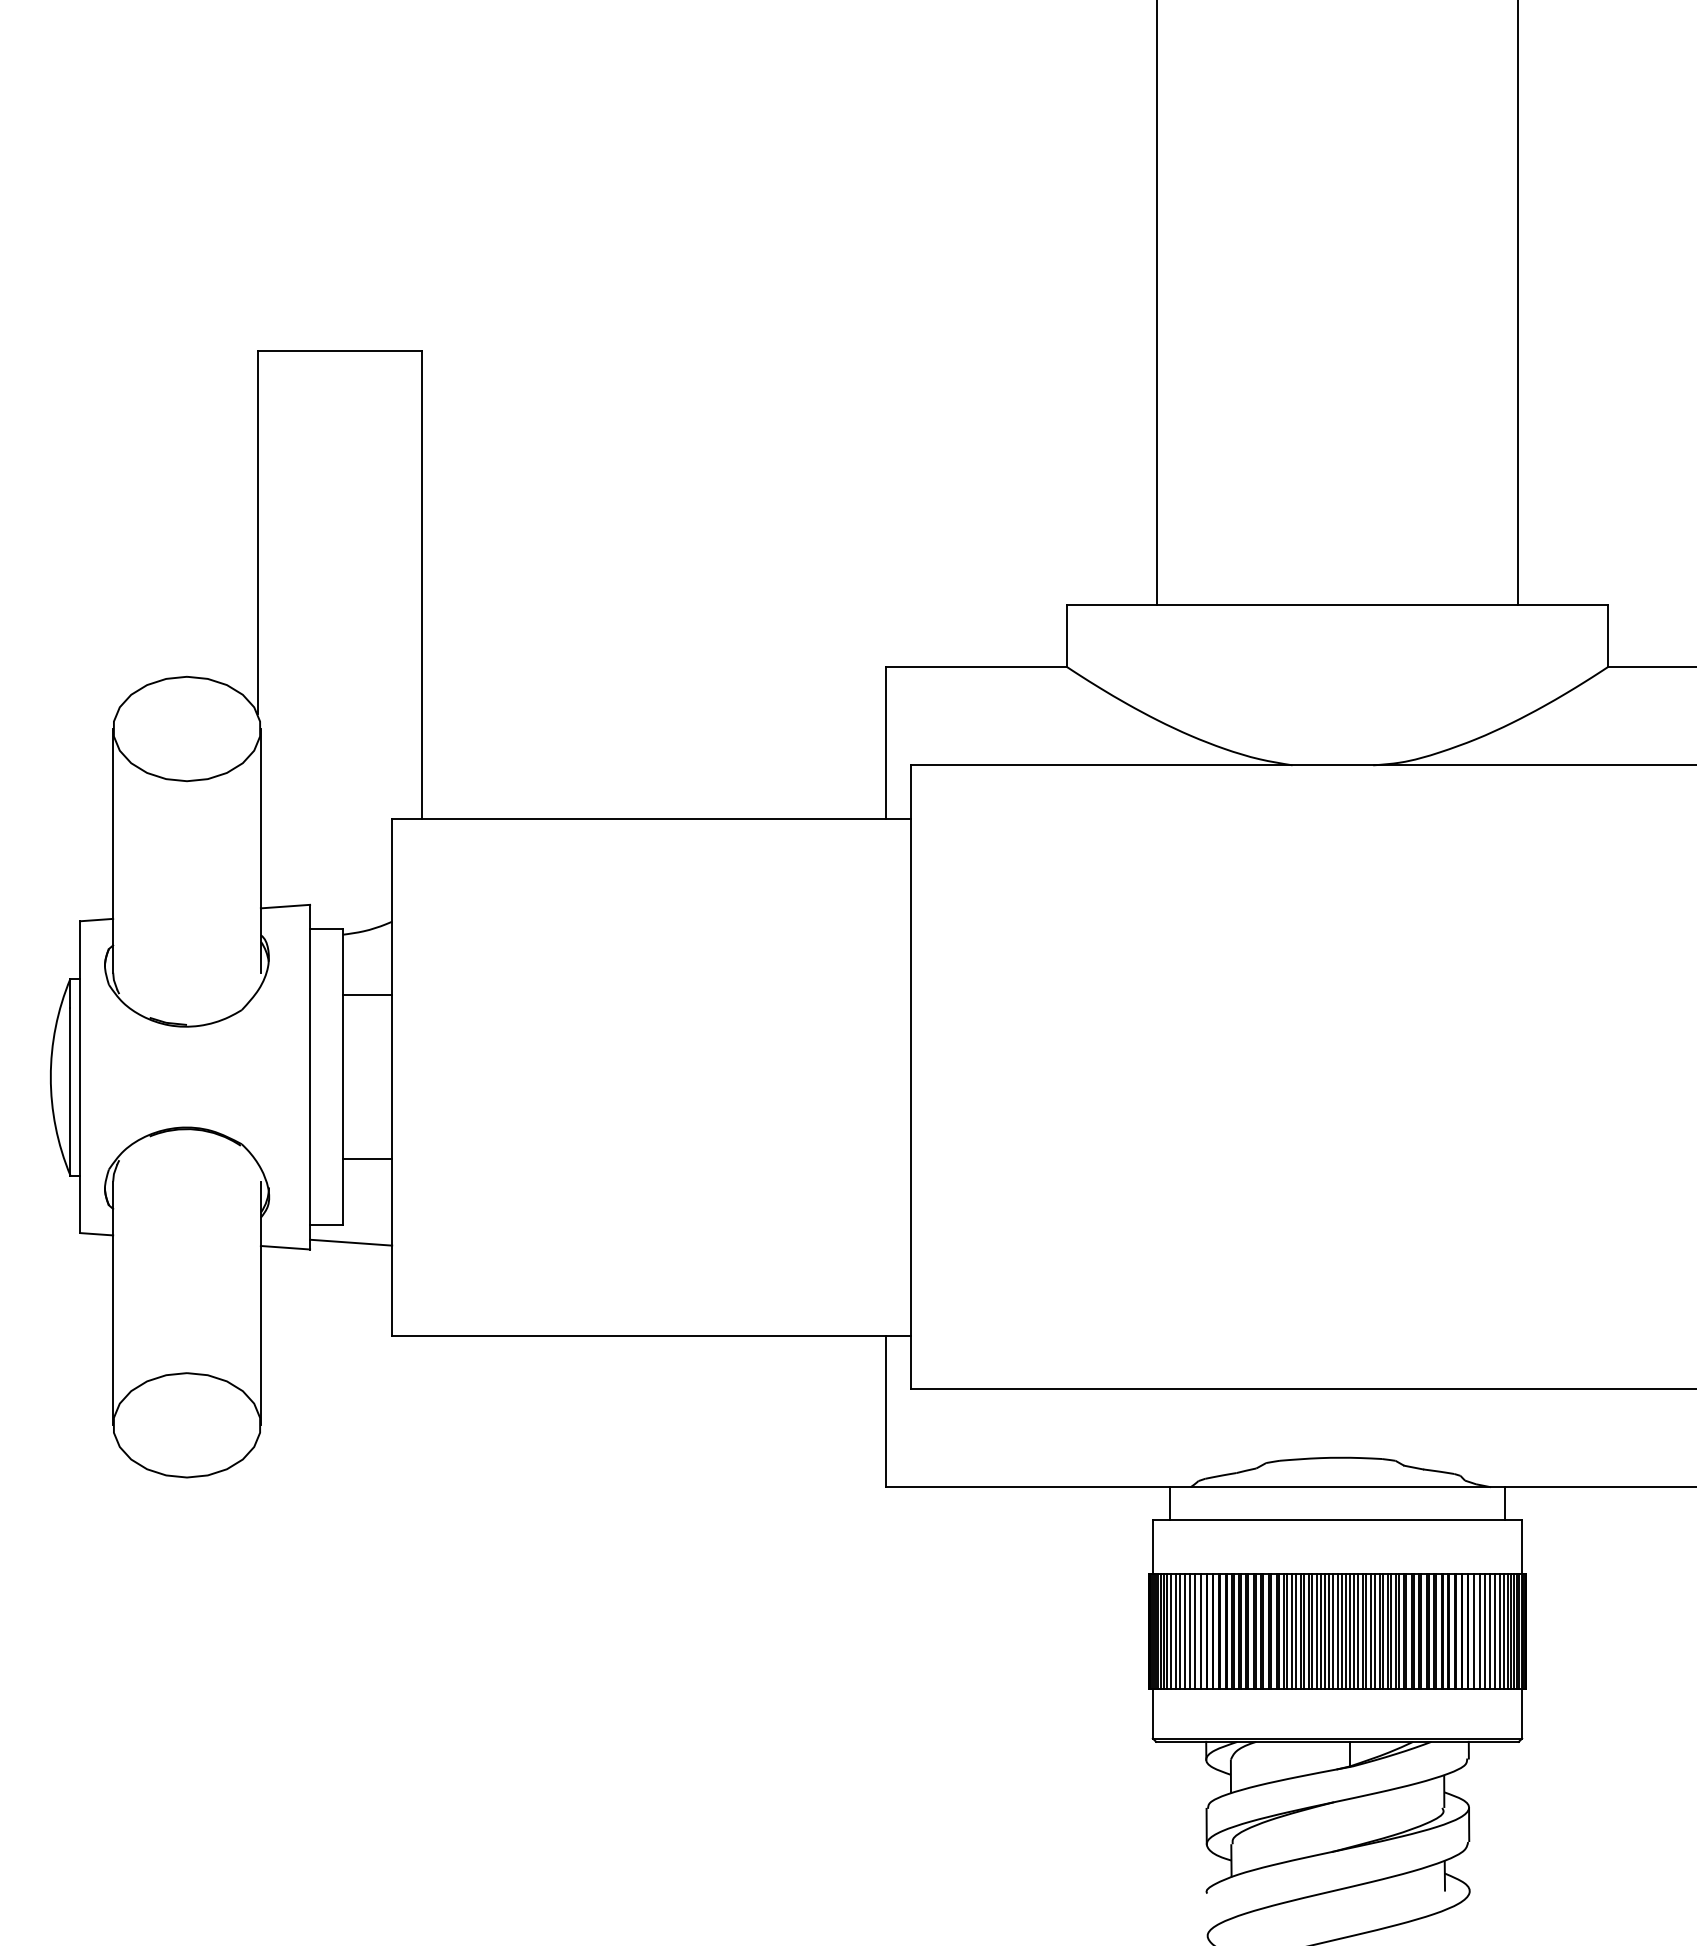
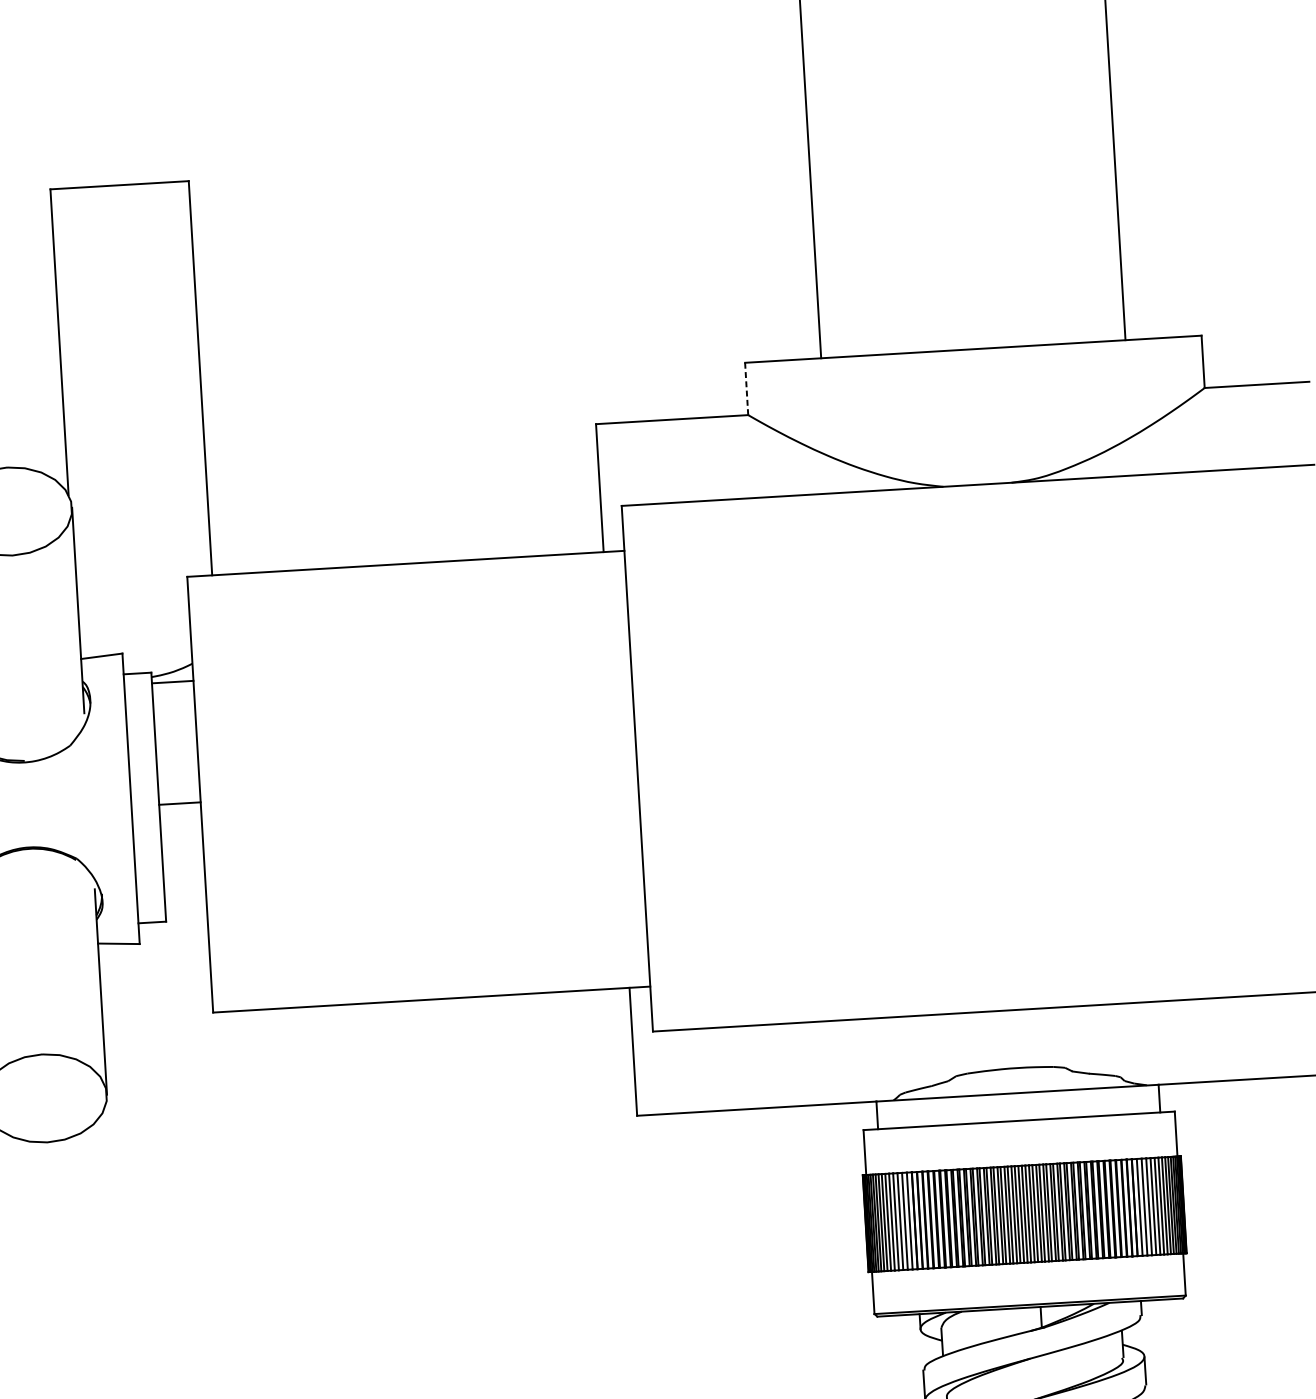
line: (1066, 636) -> (746, 389), solid -> dashed
line: (367, 995) -> (172, 682), moved
line: (367, 1159) -> (179, 803), moved
line: (351, 1242) -> (174, 936), removed

